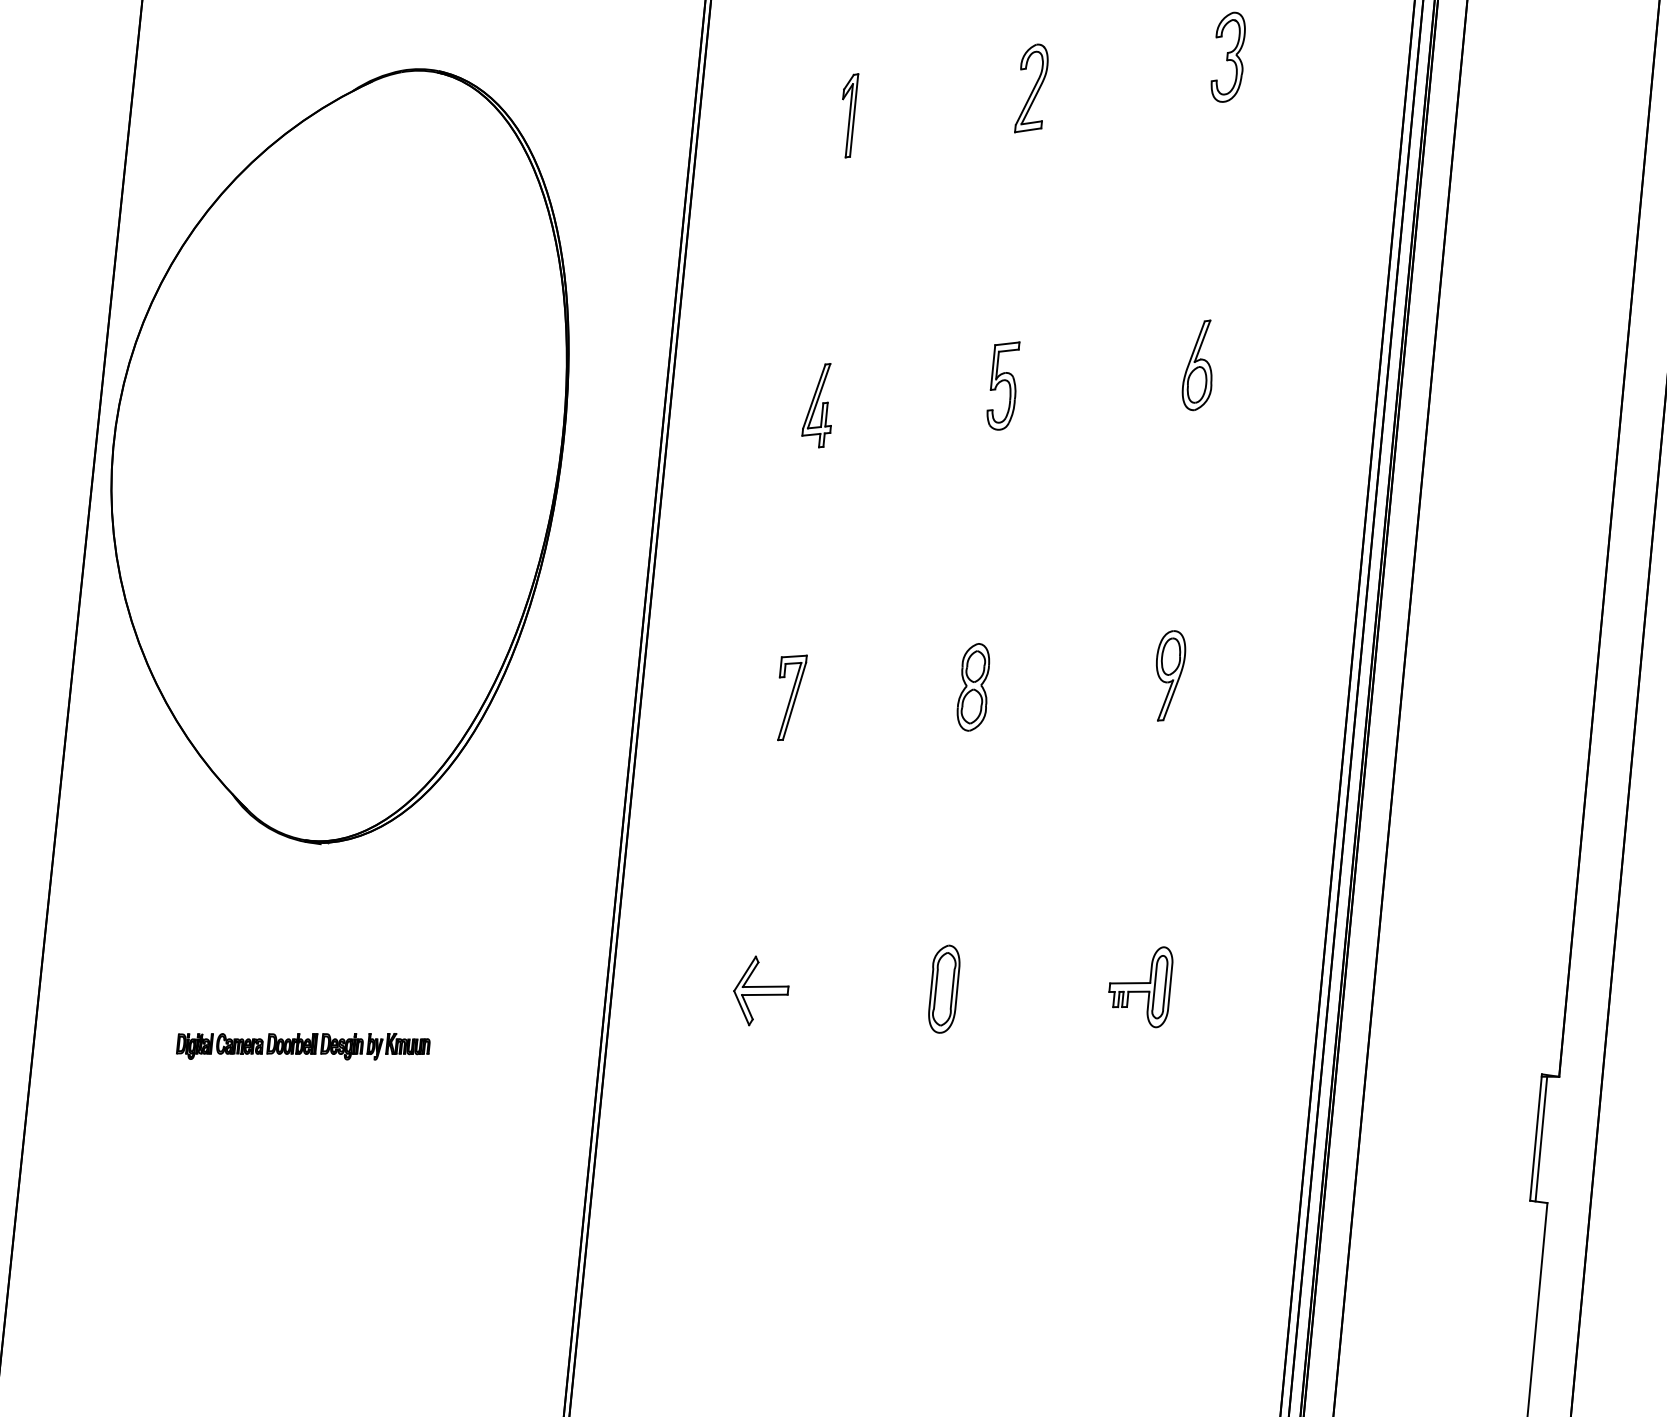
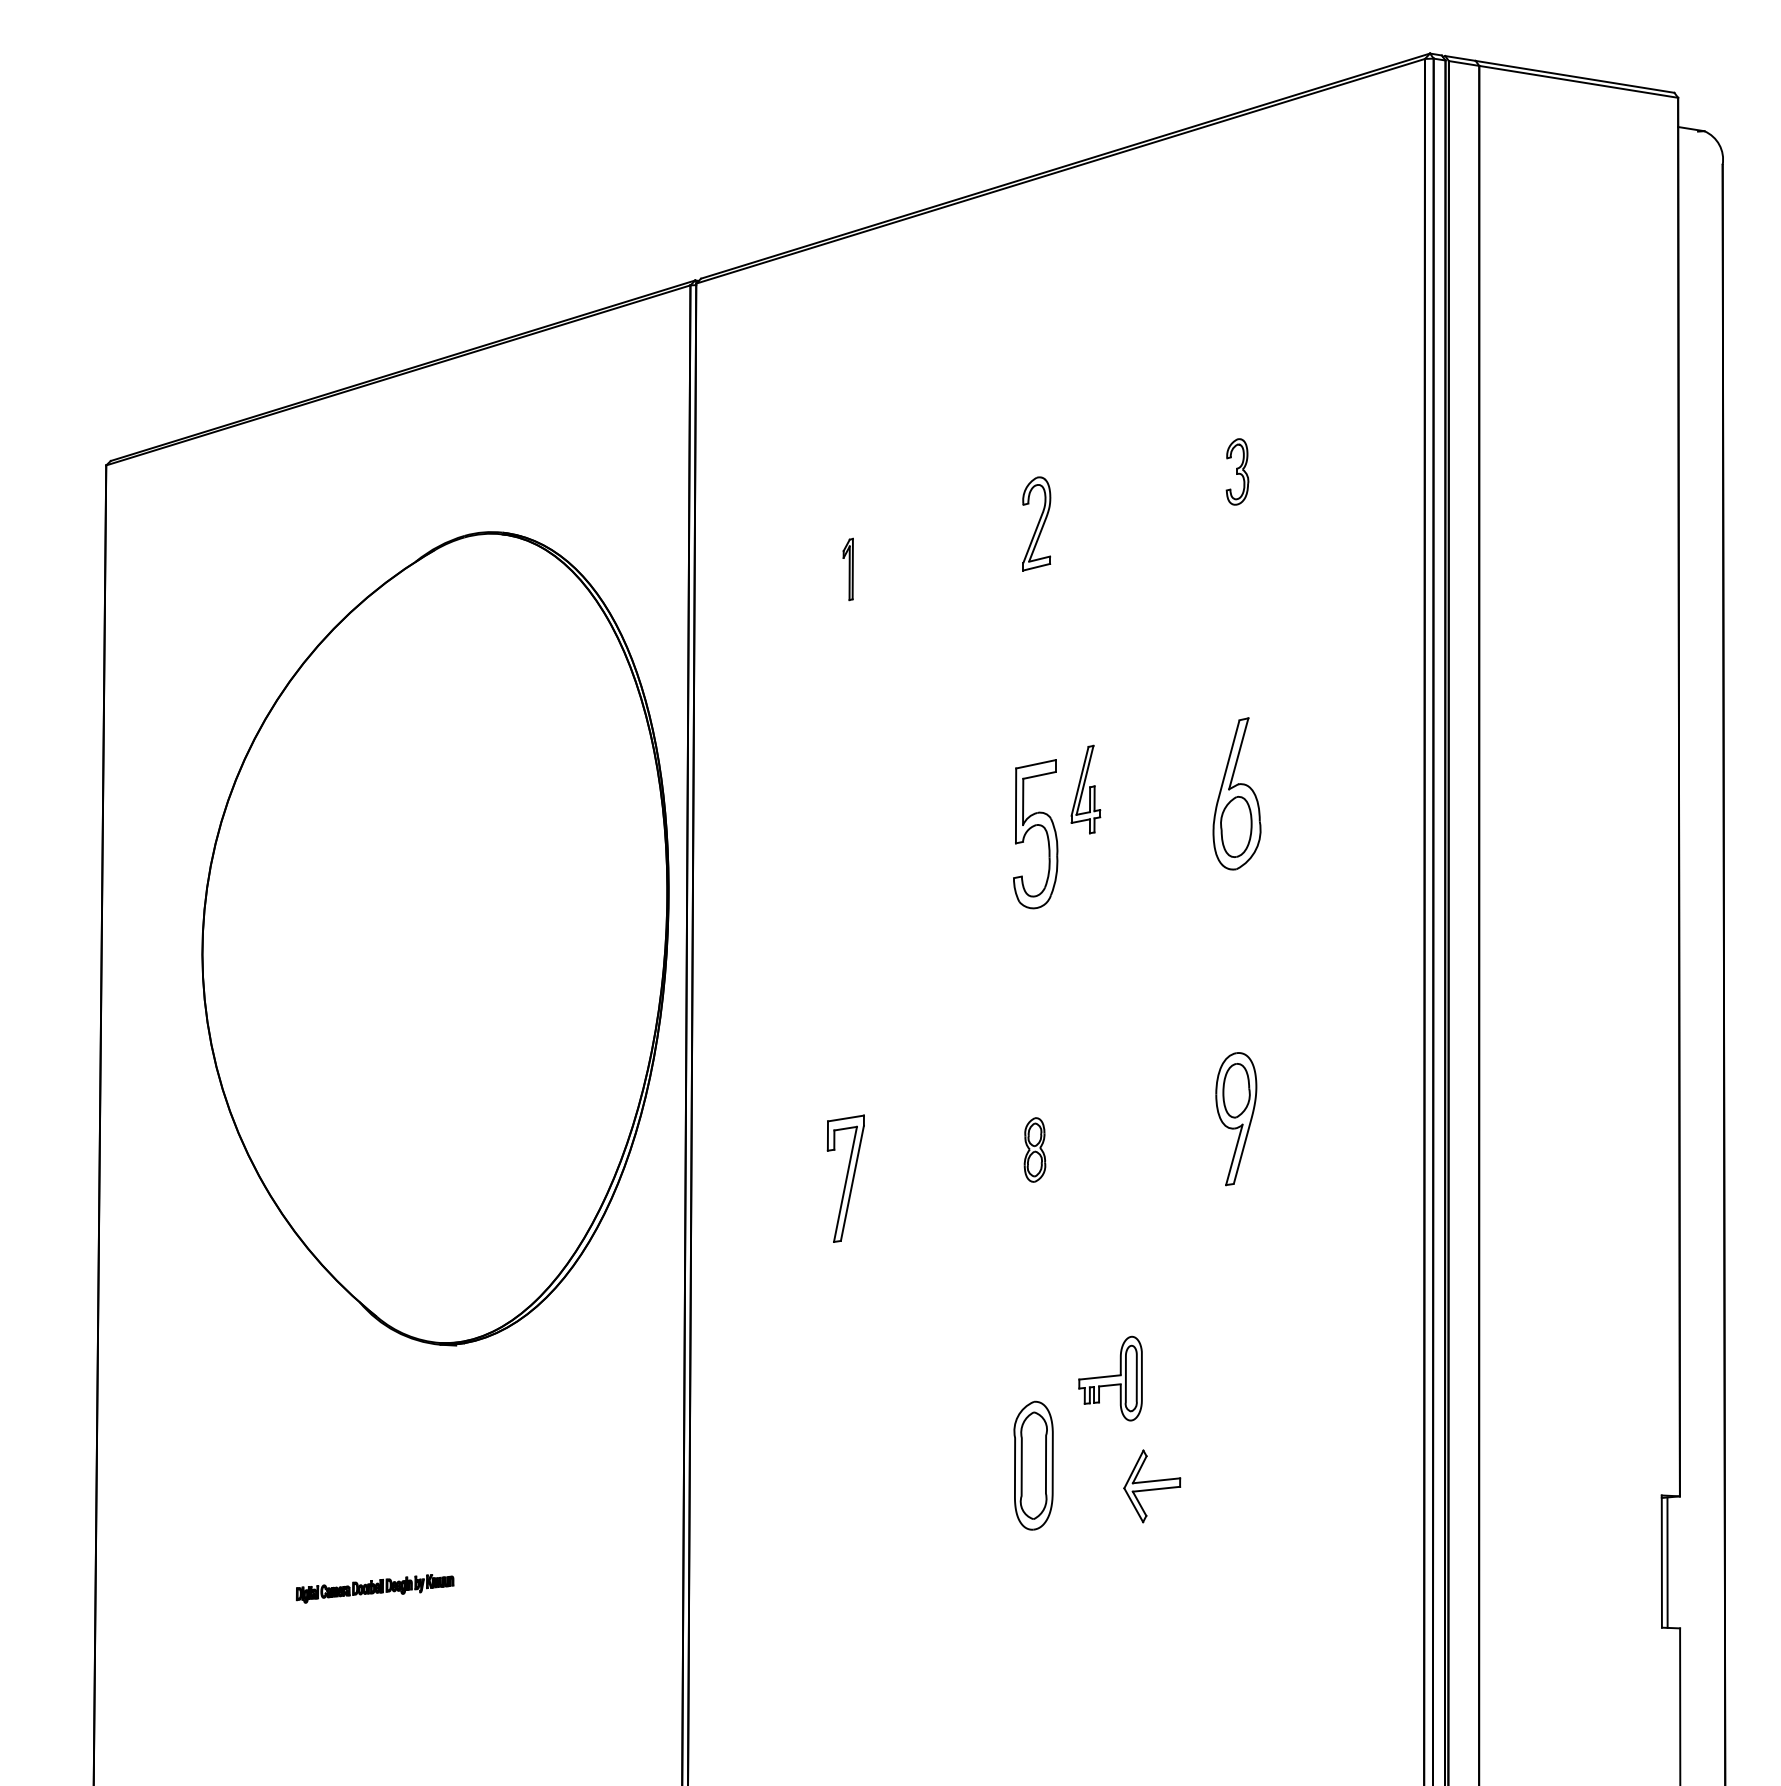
part: (1228, 56) -> (1237, 471), size x0.7
part: (847, 115) -> (847, 569), size x0.7
part: (1198, 364) -> (1236, 793), size x1.6
part: (1002, 385) -> (1035, 834), size x1.6
part: (818, 404) -> (1085, 789), moved
part: (337, 453) -> (435, 938), moved
part: (1169, 676) -> (1236, 1119), size x1.4
part: (973, 686) -> (1034, 1149), size x0.7
part: (790, 697) -> (845, 1178), size x1.4
part: (1140, 985) -> (1110, 1378), moved
part: (943, 988) -> (1033, 1465), size x1.4
part: (761, 991) -> (1152, 1486), moved
part: (302, 1046) -> (374, 1588), size x0.6

